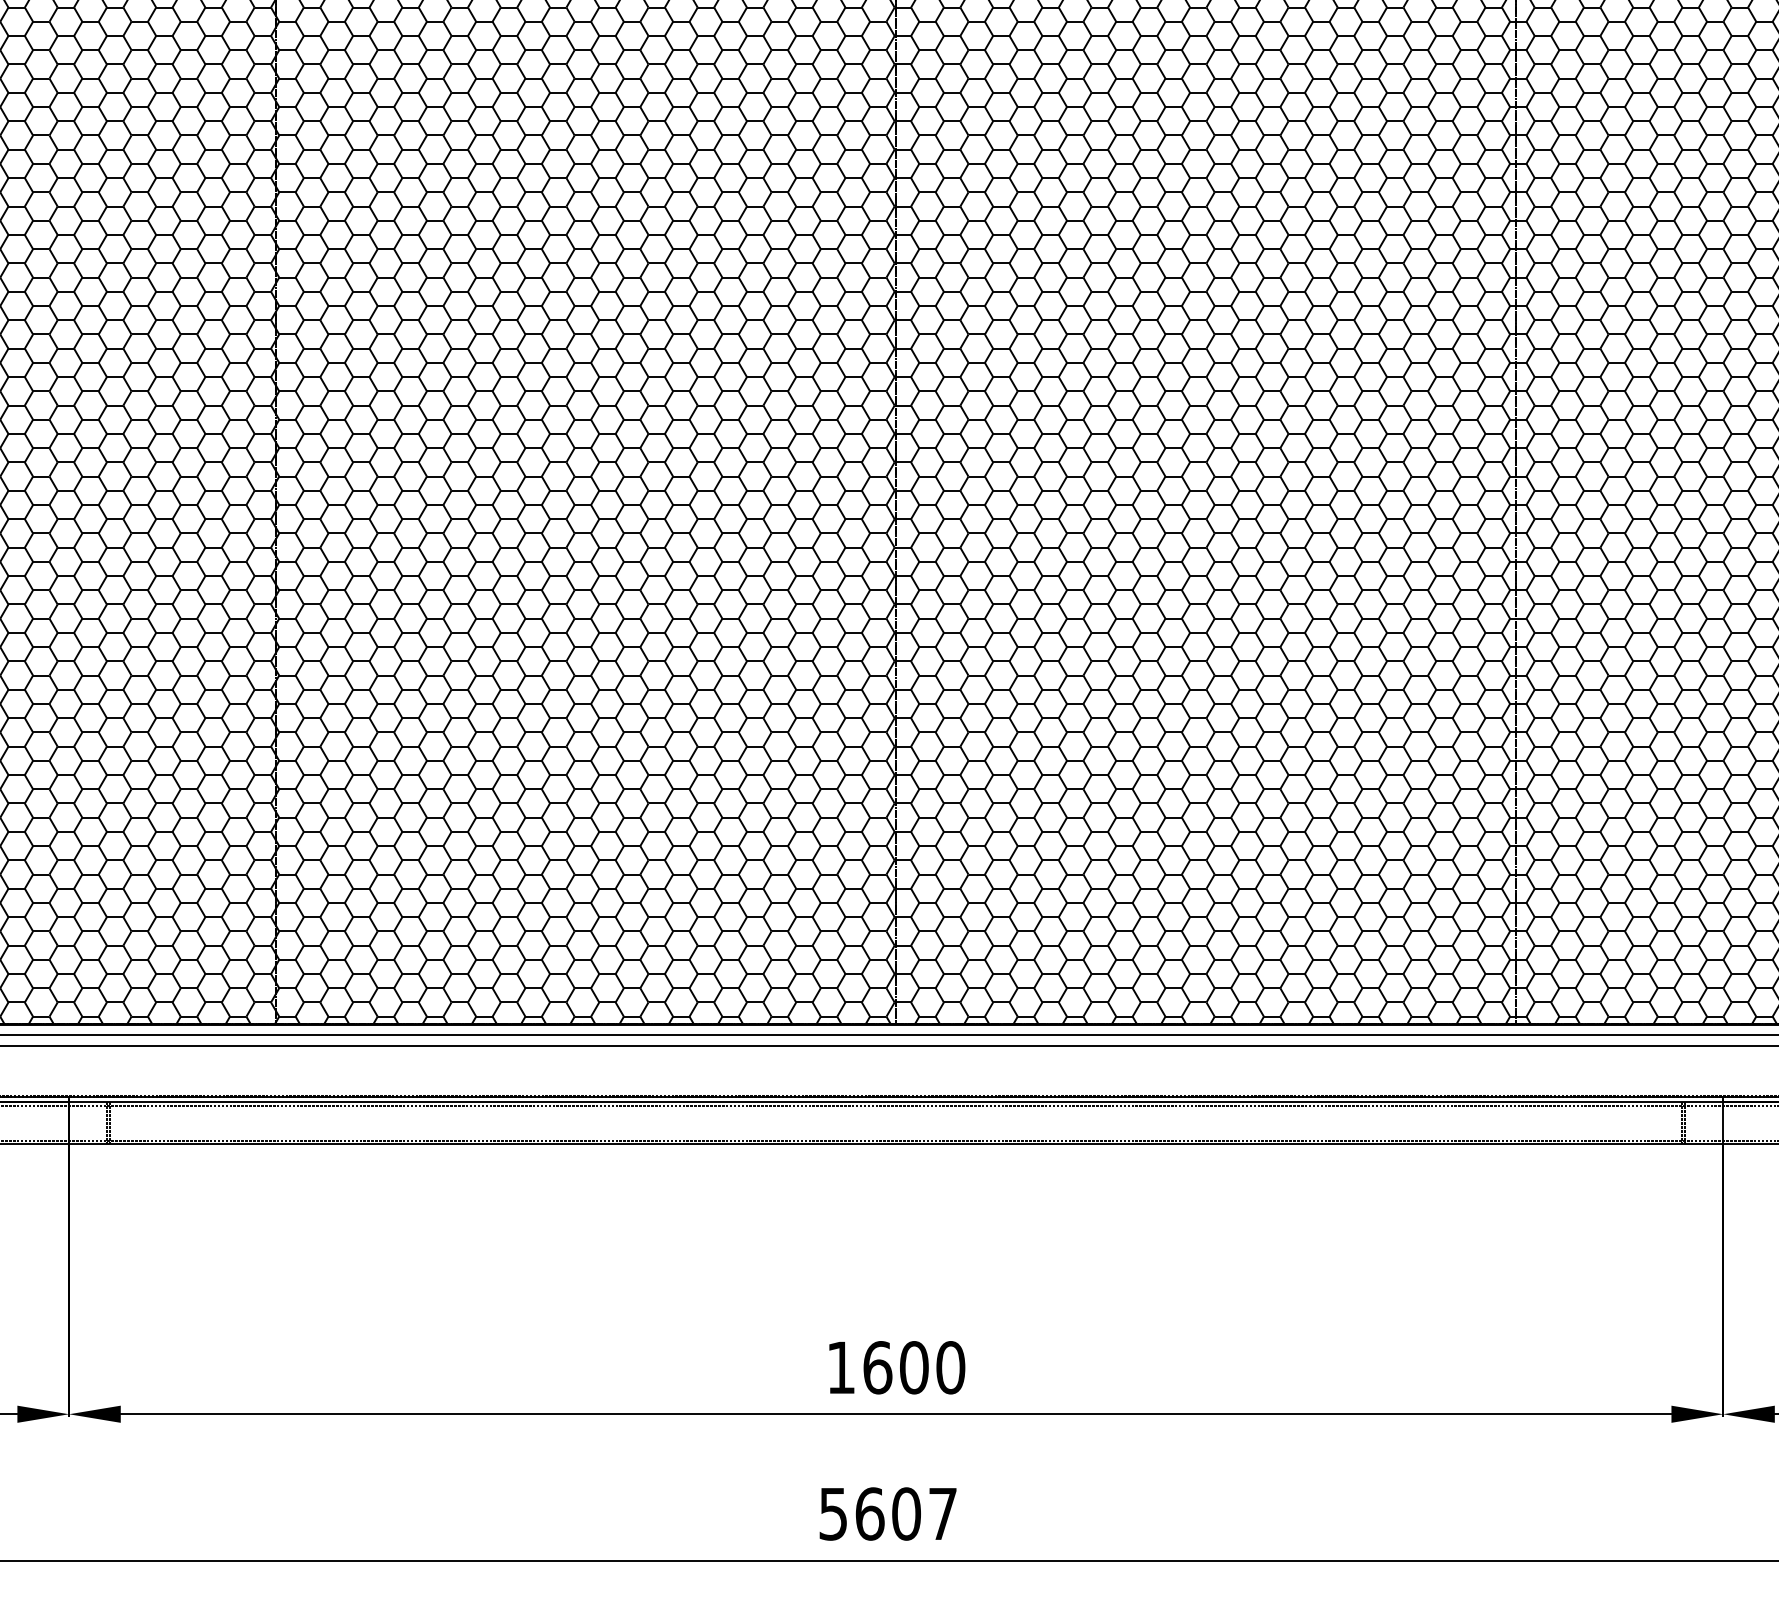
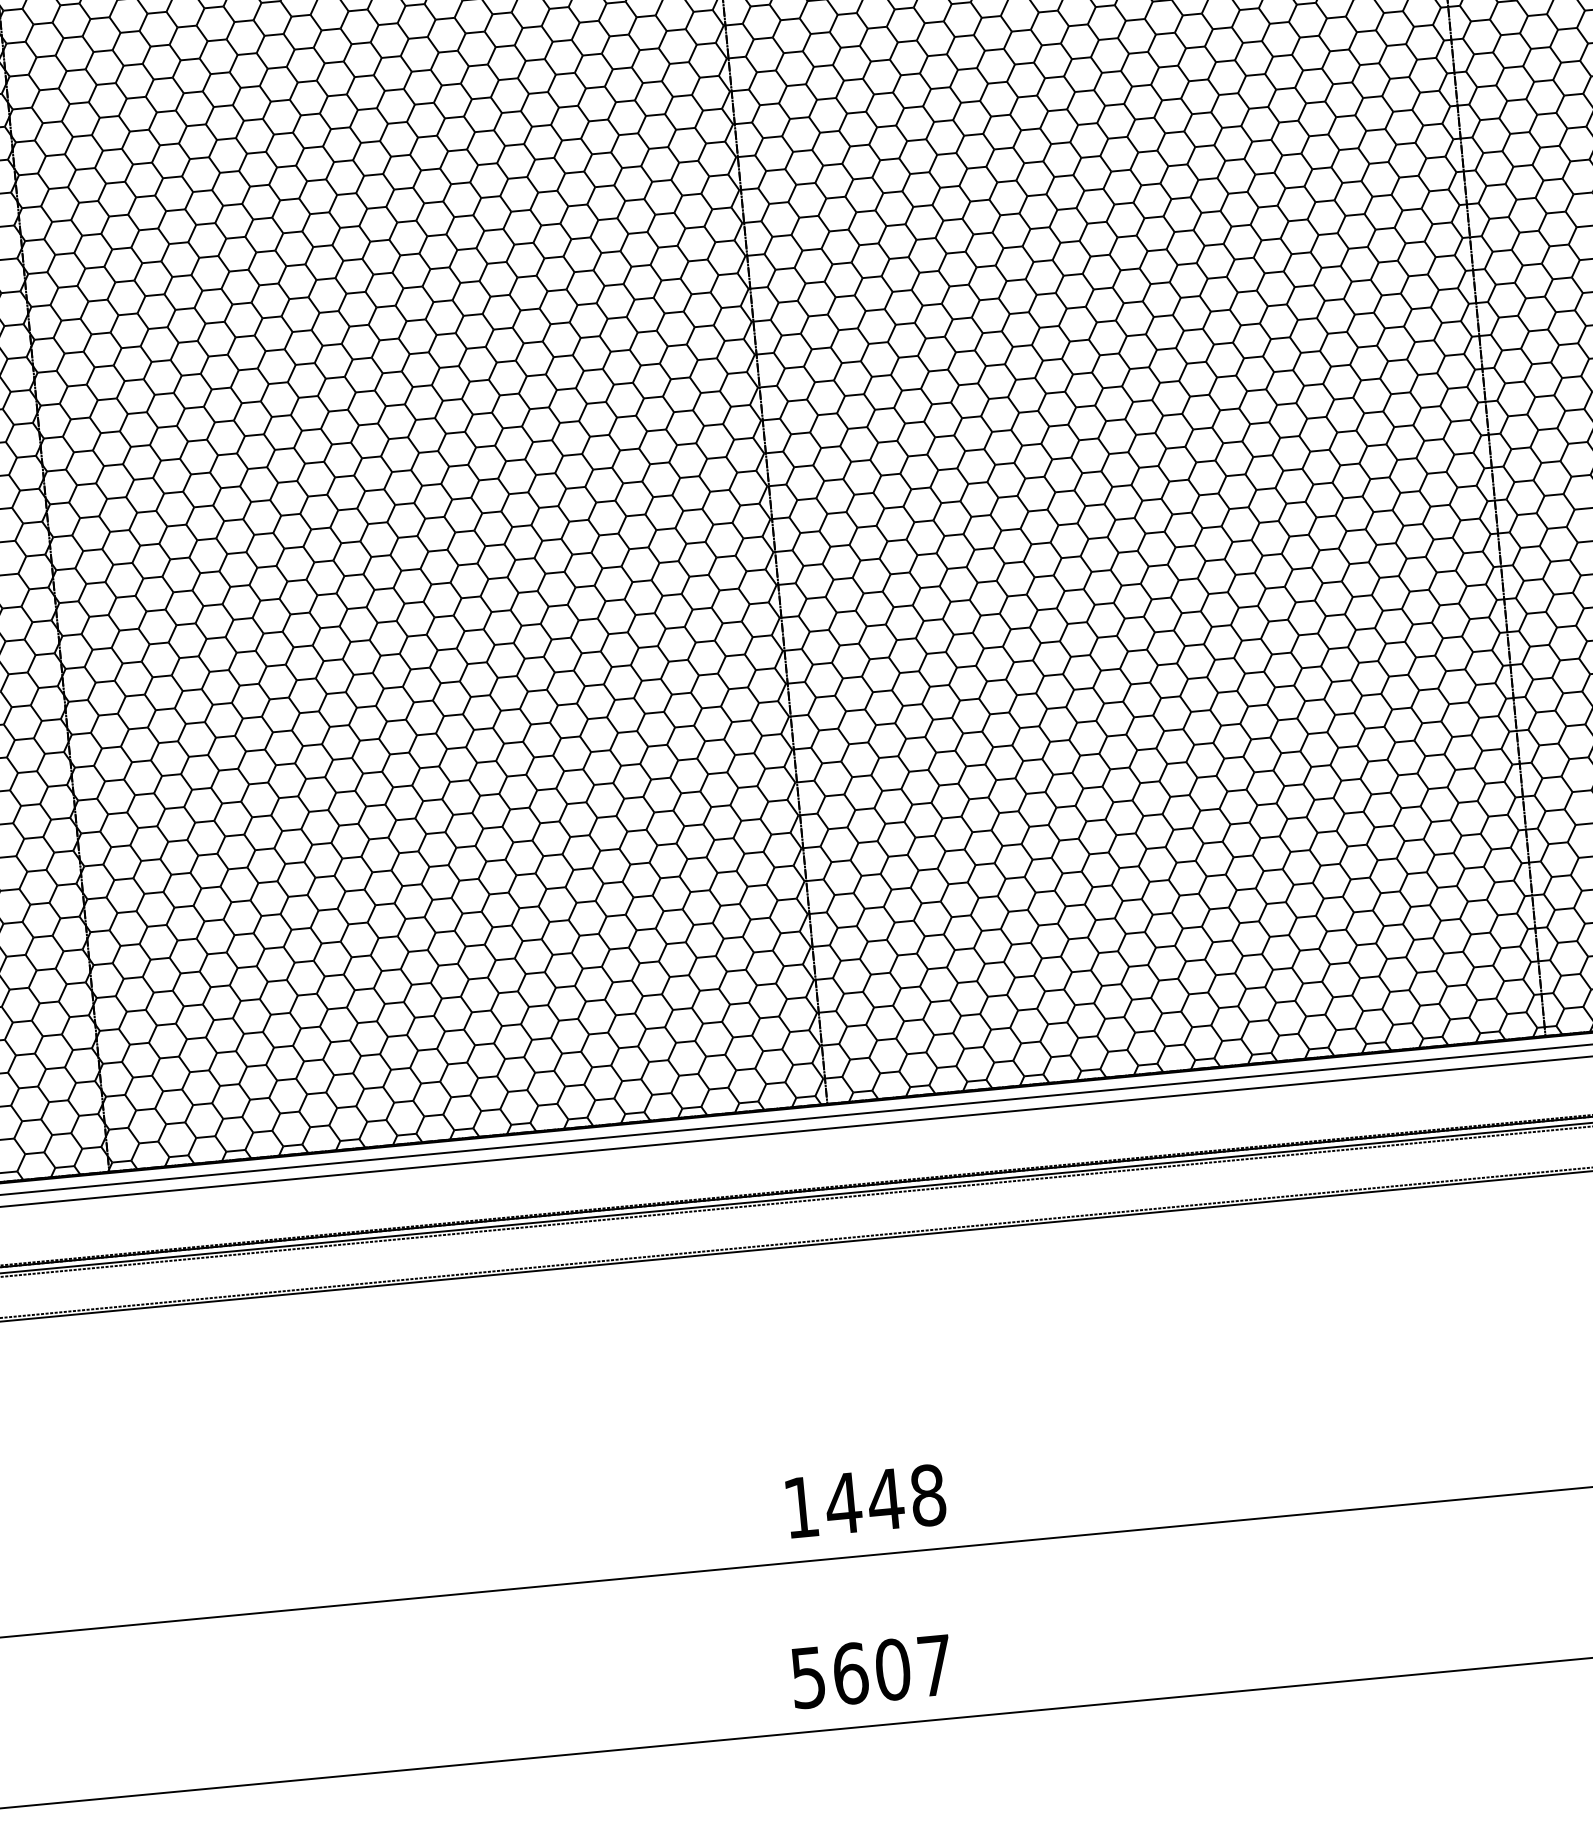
text: (913, 1367) -> (885, 1499), 1600 -> 1448

